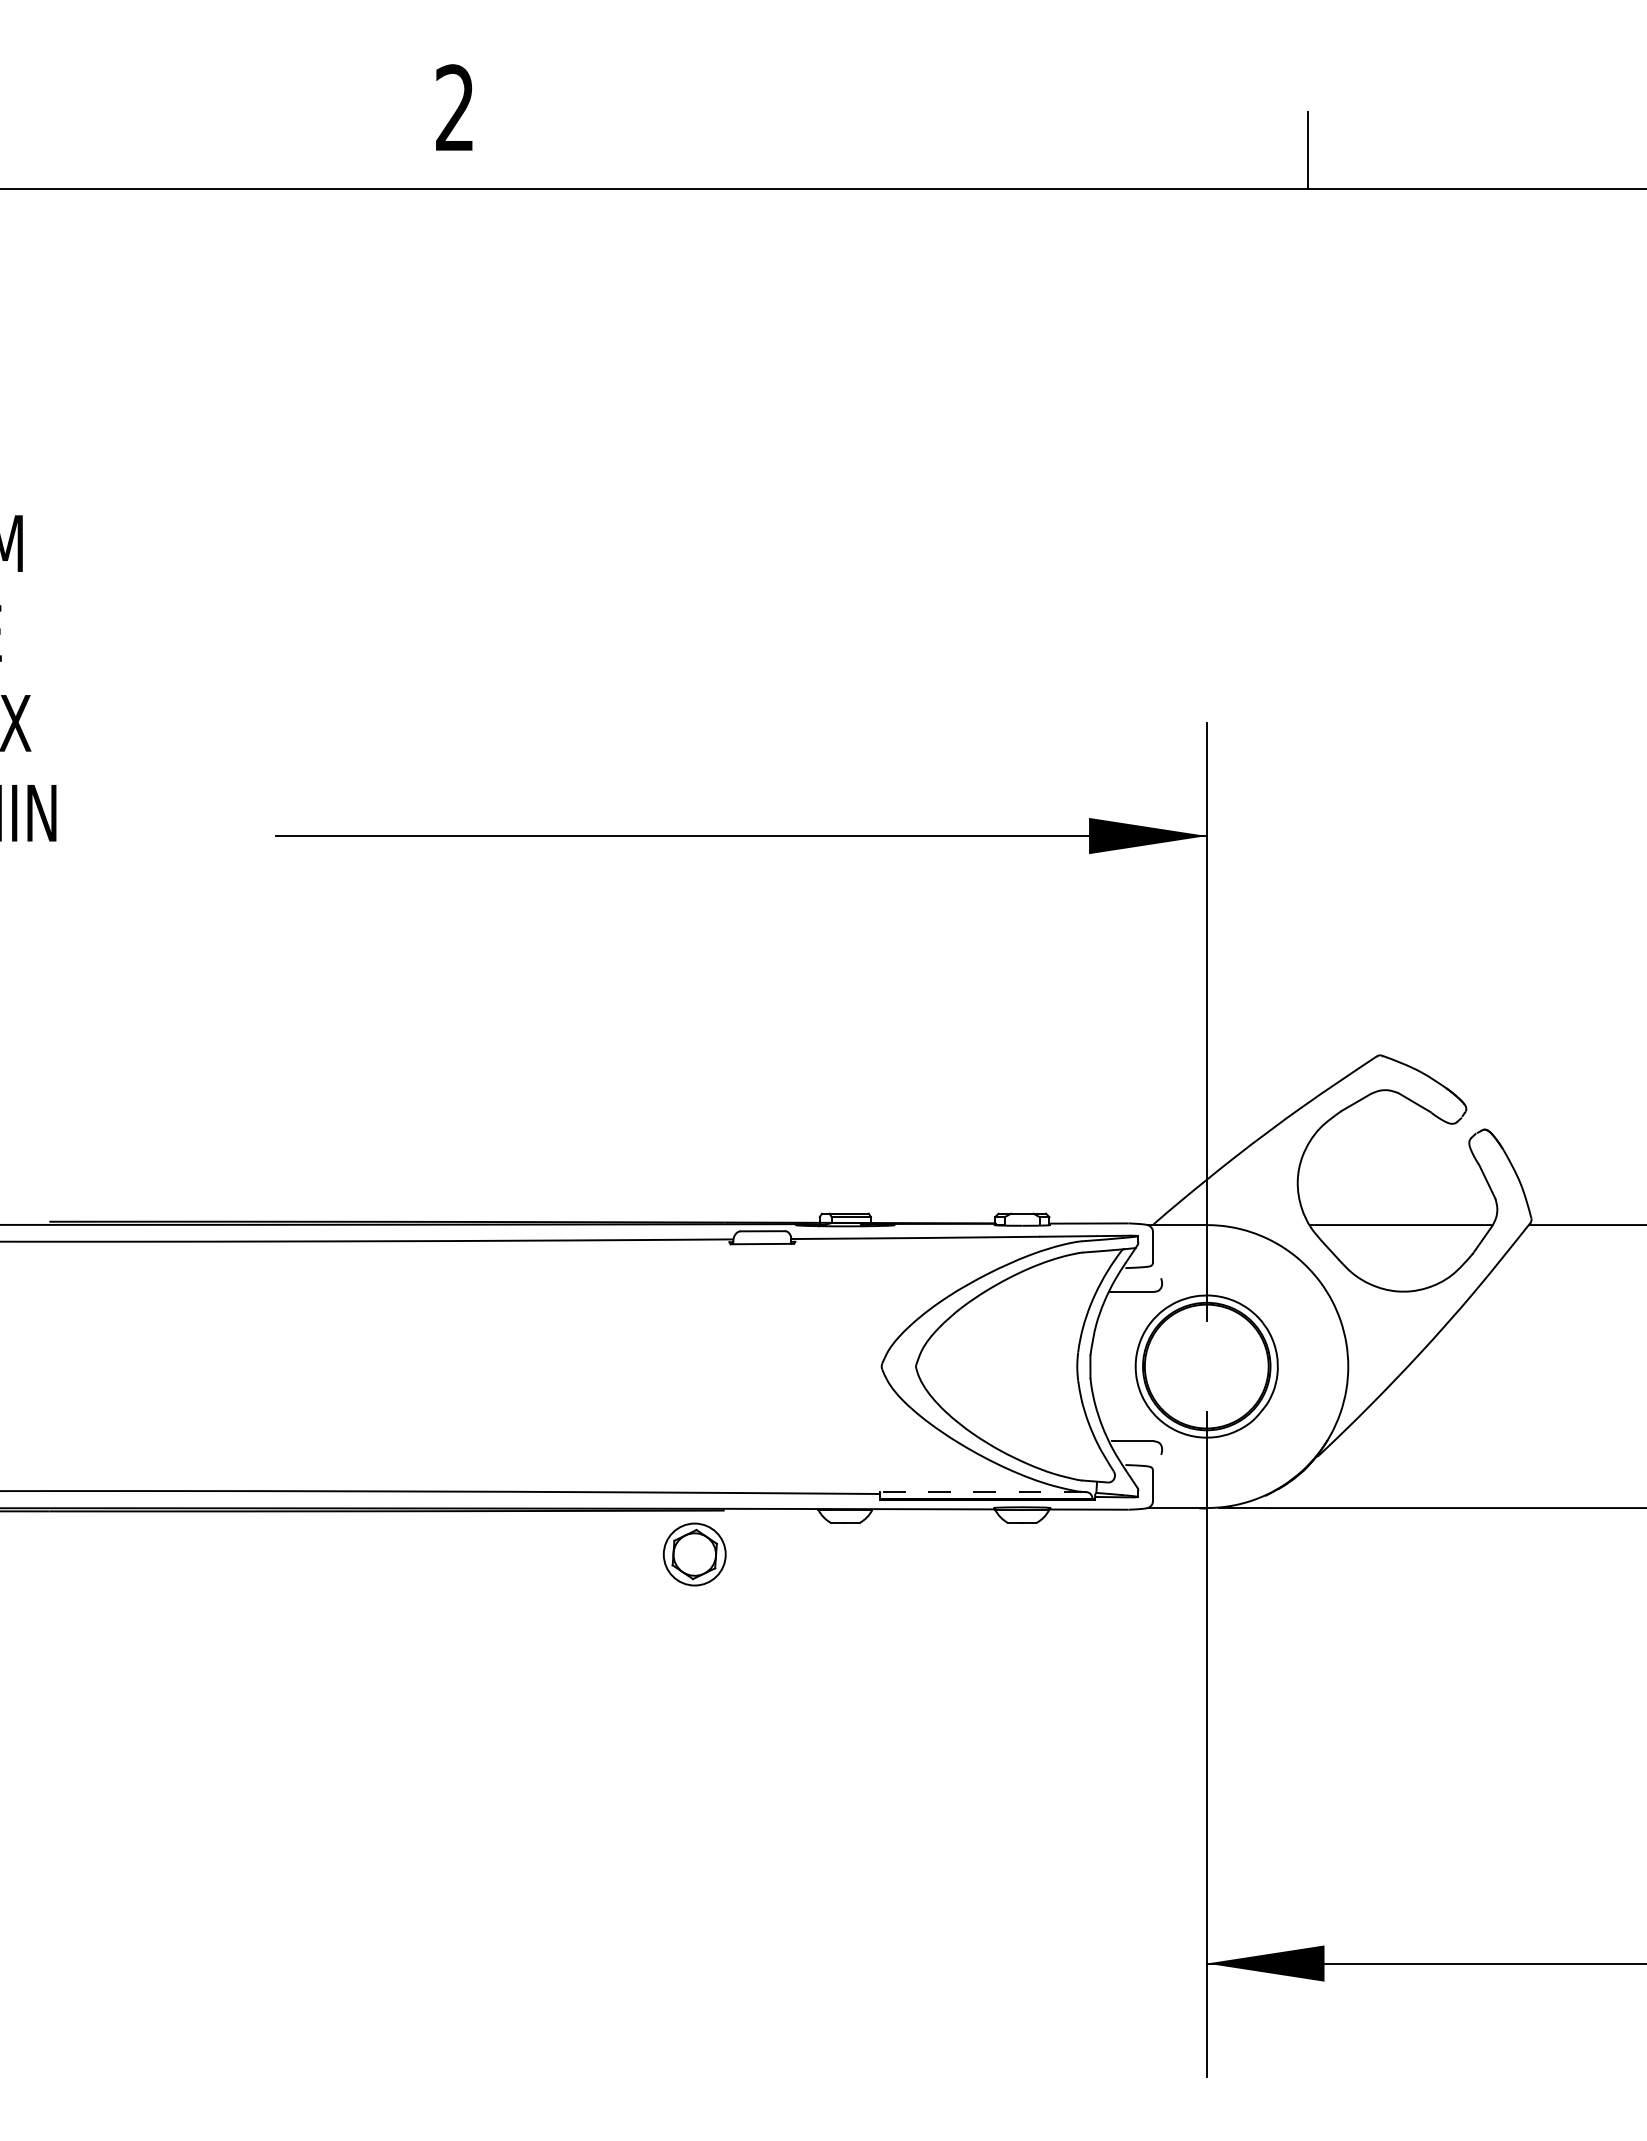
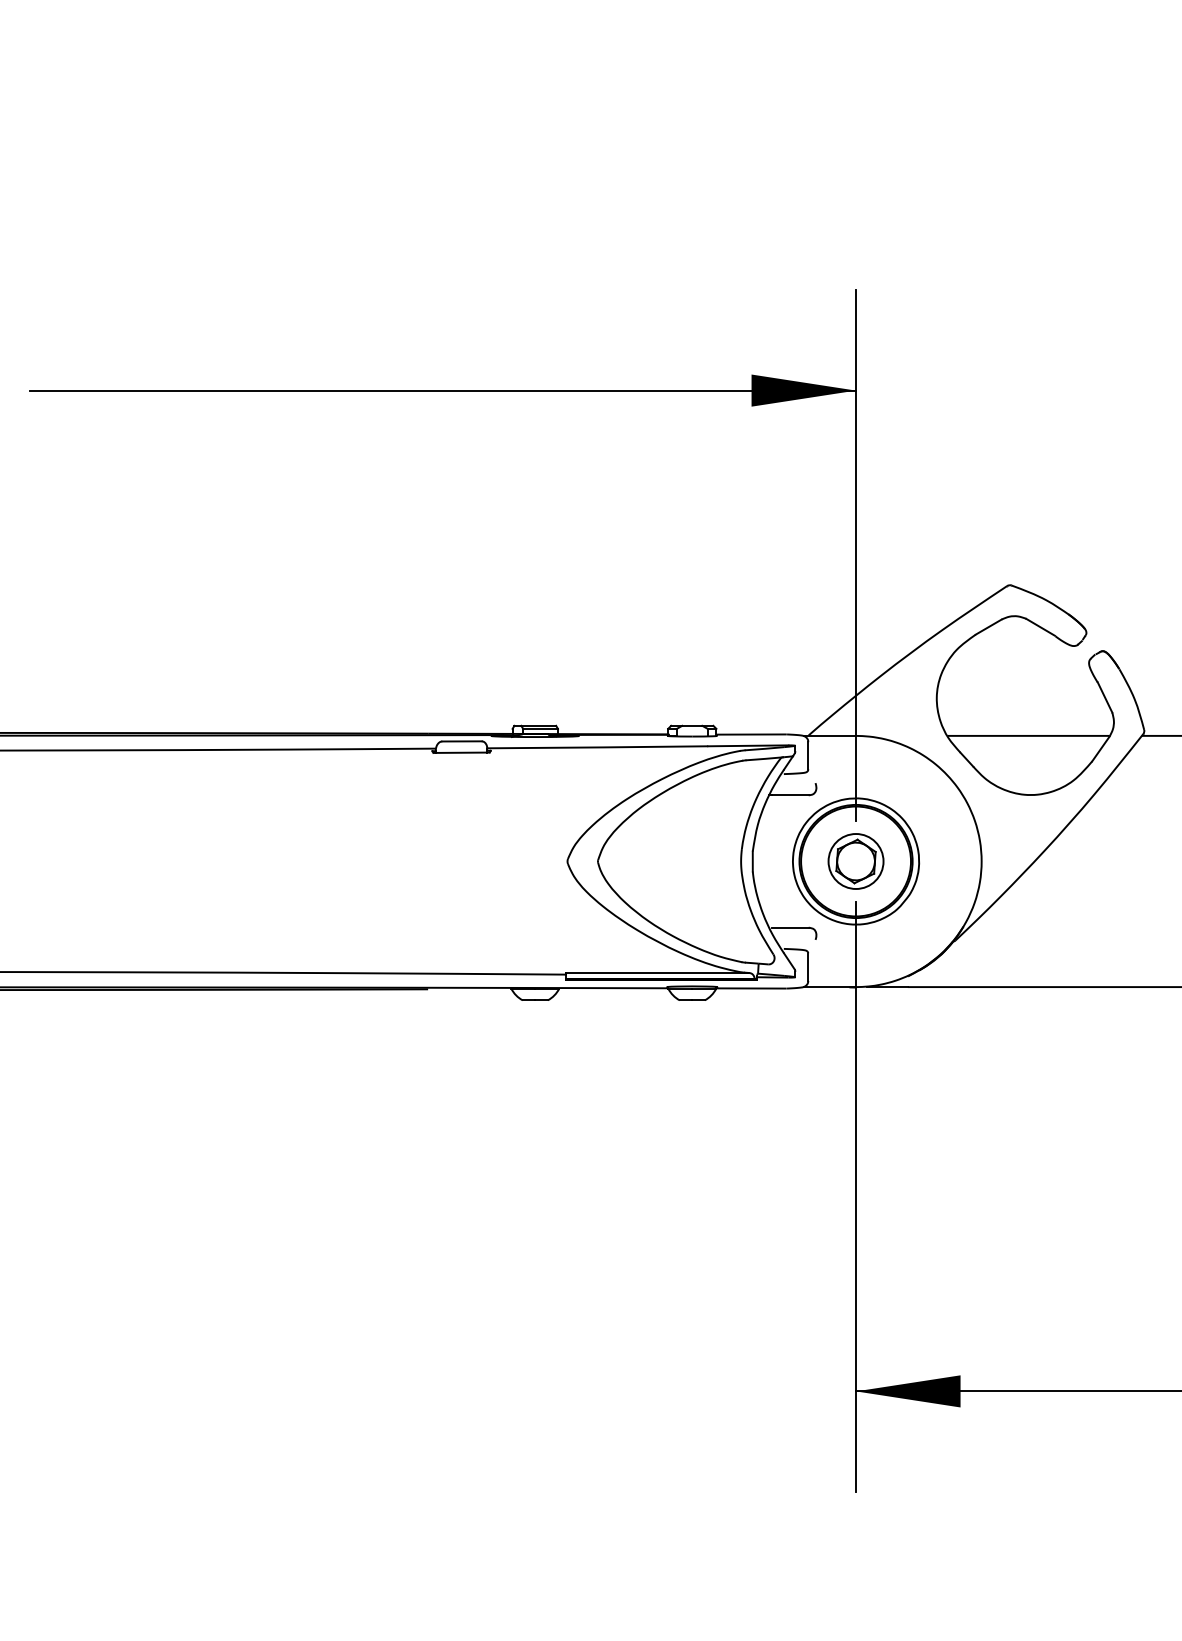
line: (982, 1492) -> (656, 973), dashed -> solid
part: (694, 1554) -> (855, 861), moved

